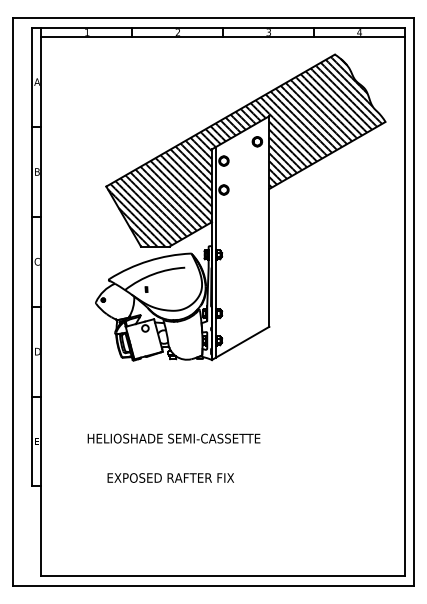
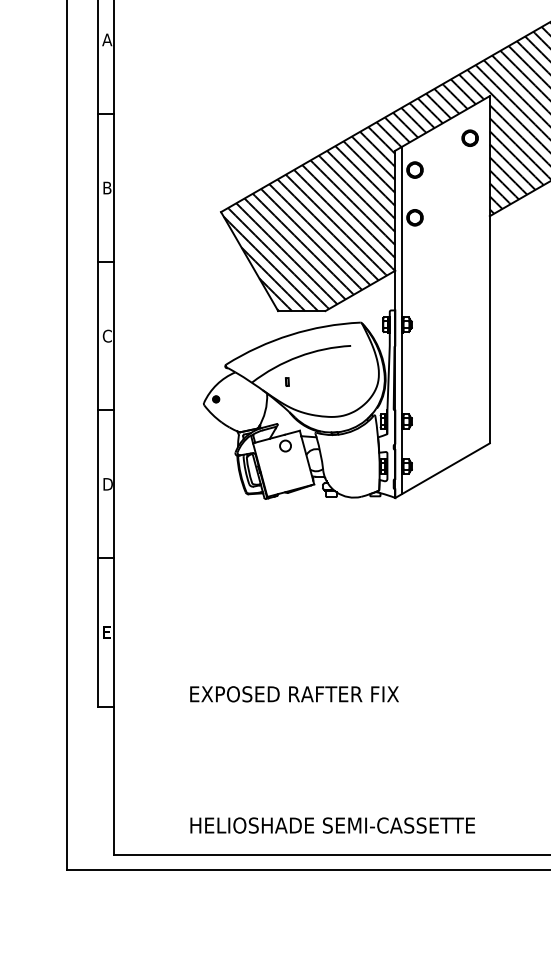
text: (173, 438) -> (331, 825), moved
text: (170, 477) -> (293, 693), moved

